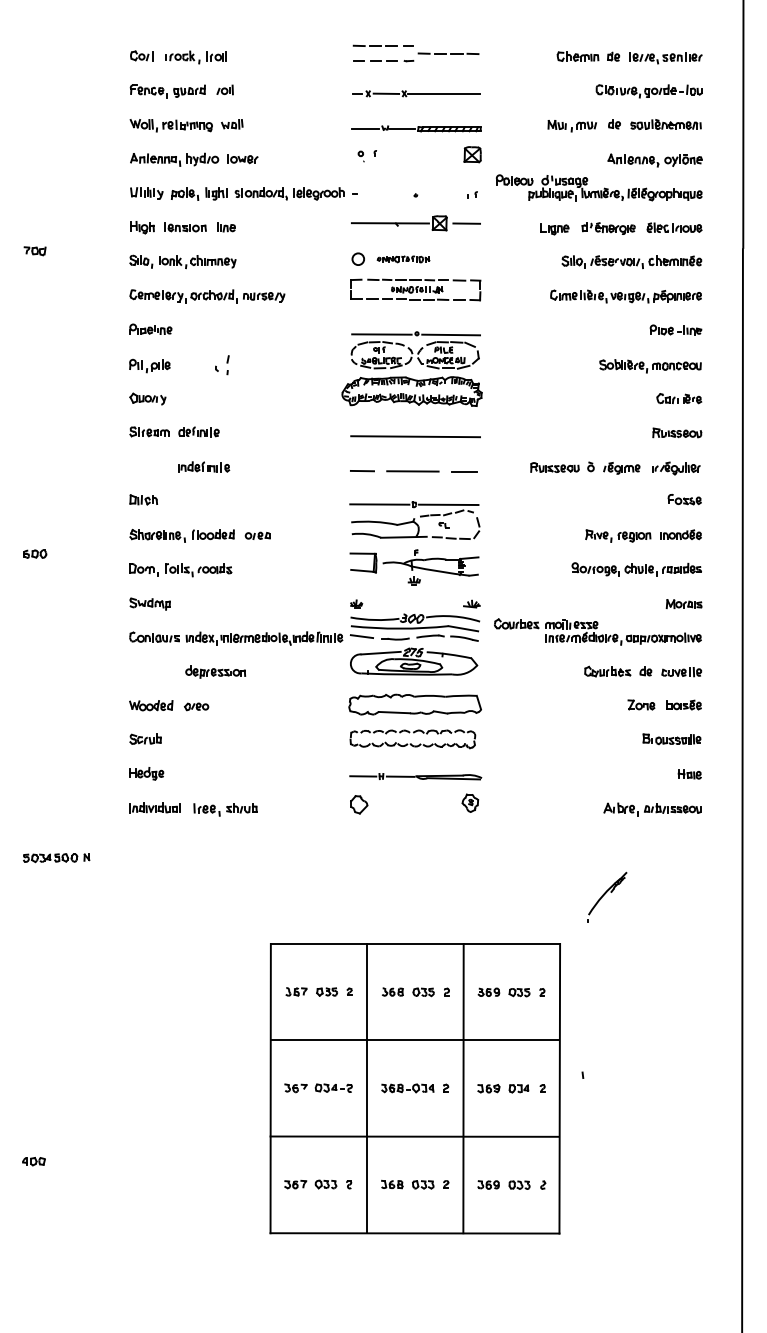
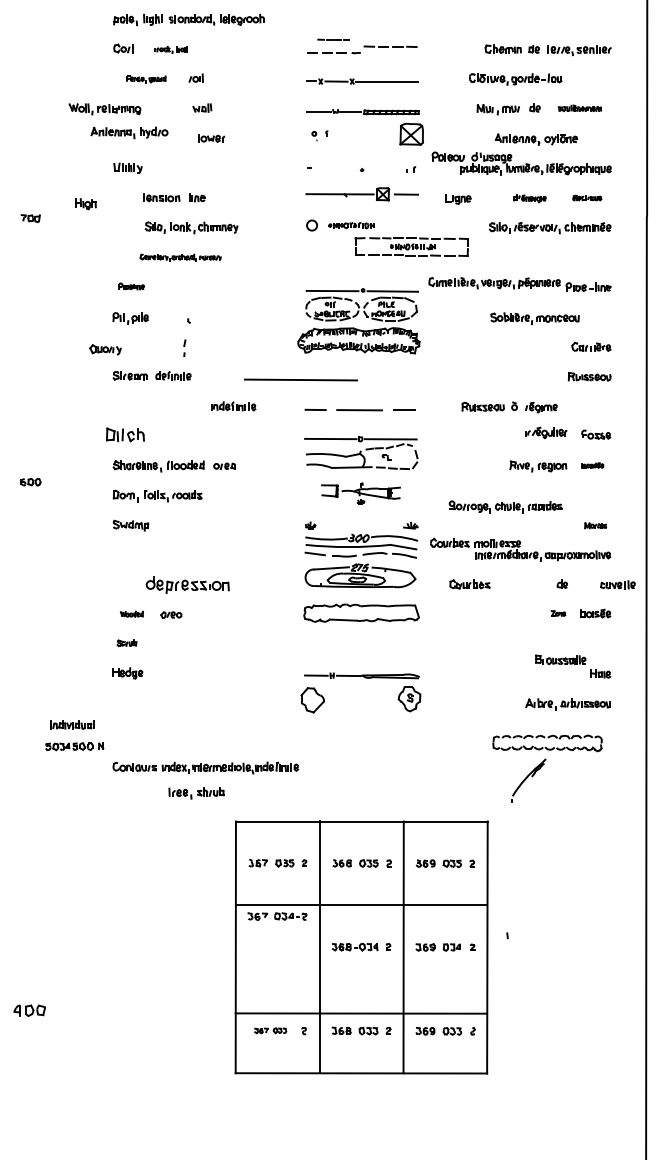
part: (382, 45) -> (333, 39), size x0.6
part: (195, 57) -> (170, 49), size x0.6
part: (167, 91) -> (146, 79), size x0.6
part: (648, 91) -> (515, 79), moved
part: (665, 124) -> (579, 108), size x0.7
part: (170, 125) -> (104, 109), moved
part: (472, 154) -> (411, 134), size x1.6
part: (174, 159) -> (129, 132), moved
part: (654, 160) -> (535, 139), moved
part: (257, 193) -> (188, 19), moved
part: (142, 227) -> (85, 204), moved
part: (674, 227) -> (587, 197), size x0.6
part: (608, 228) -> (529, 198), size x0.7
part: (554, 229) -> (458, 199), moved
part: (182, 261) -> (191, 227), moved
part: (415, 289) -> (411, 246), moved
part: (207, 296) -> (180, 257), size x0.6
part: (625, 296) -> (494, 283), moved
part: (150, 328) -> (131, 285), size x0.7
part: (227, 365) -> (184, 348), moved
part: (650, 366) -> (535, 318), moved
part: (147, 398) -> (105, 349), moved
line: (415, 436) -> (300, 379), moved
part: (204, 466) -> (233, 405), moved
part: (676, 468) -> (546, 432), moved
part: (143, 499) -> (125, 434), size x1.6
part: (680, 534) -> (592, 465), size x0.6
part: (414, 567) -> (360, 493), size x0.7
part: (636, 569) -> (505, 506), moved
part: (683, 604) -> (595, 526), size x0.7
part: (236, 638) -> (206, 767), moved
part: (215, 671) -> (187, 584), size x1.6
part: (607, 671) -> (469, 584), moved
part: (681, 672) -> (617, 585), moved
part: (641, 704) -> (558, 613), size x0.6
part: (151, 705) -> (132, 613), size x0.6
part: (145, 738) -> (126, 642), size x0.7
part: (671, 738) -> (560, 659), moved
part: (412, 739) -> (547, 743), moved
part: (470, 802) -> (409, 698), size x1.6
part: (359, 804) -> (313, 700), size x1.6
part: (154, 807) -> (72, 724), moved
part: (225, 809) -> (196, 793), moved
part: (56, 858) -> (74, 747), moved
part: (318, 1088) -> (277, 916), moved
line: (414, 1136) -> (360, 1013), moved
part: (33, 1161) -> (29, 1010), size x1.6
part: (310, 1184) -> (270, 1030), size x0.7

